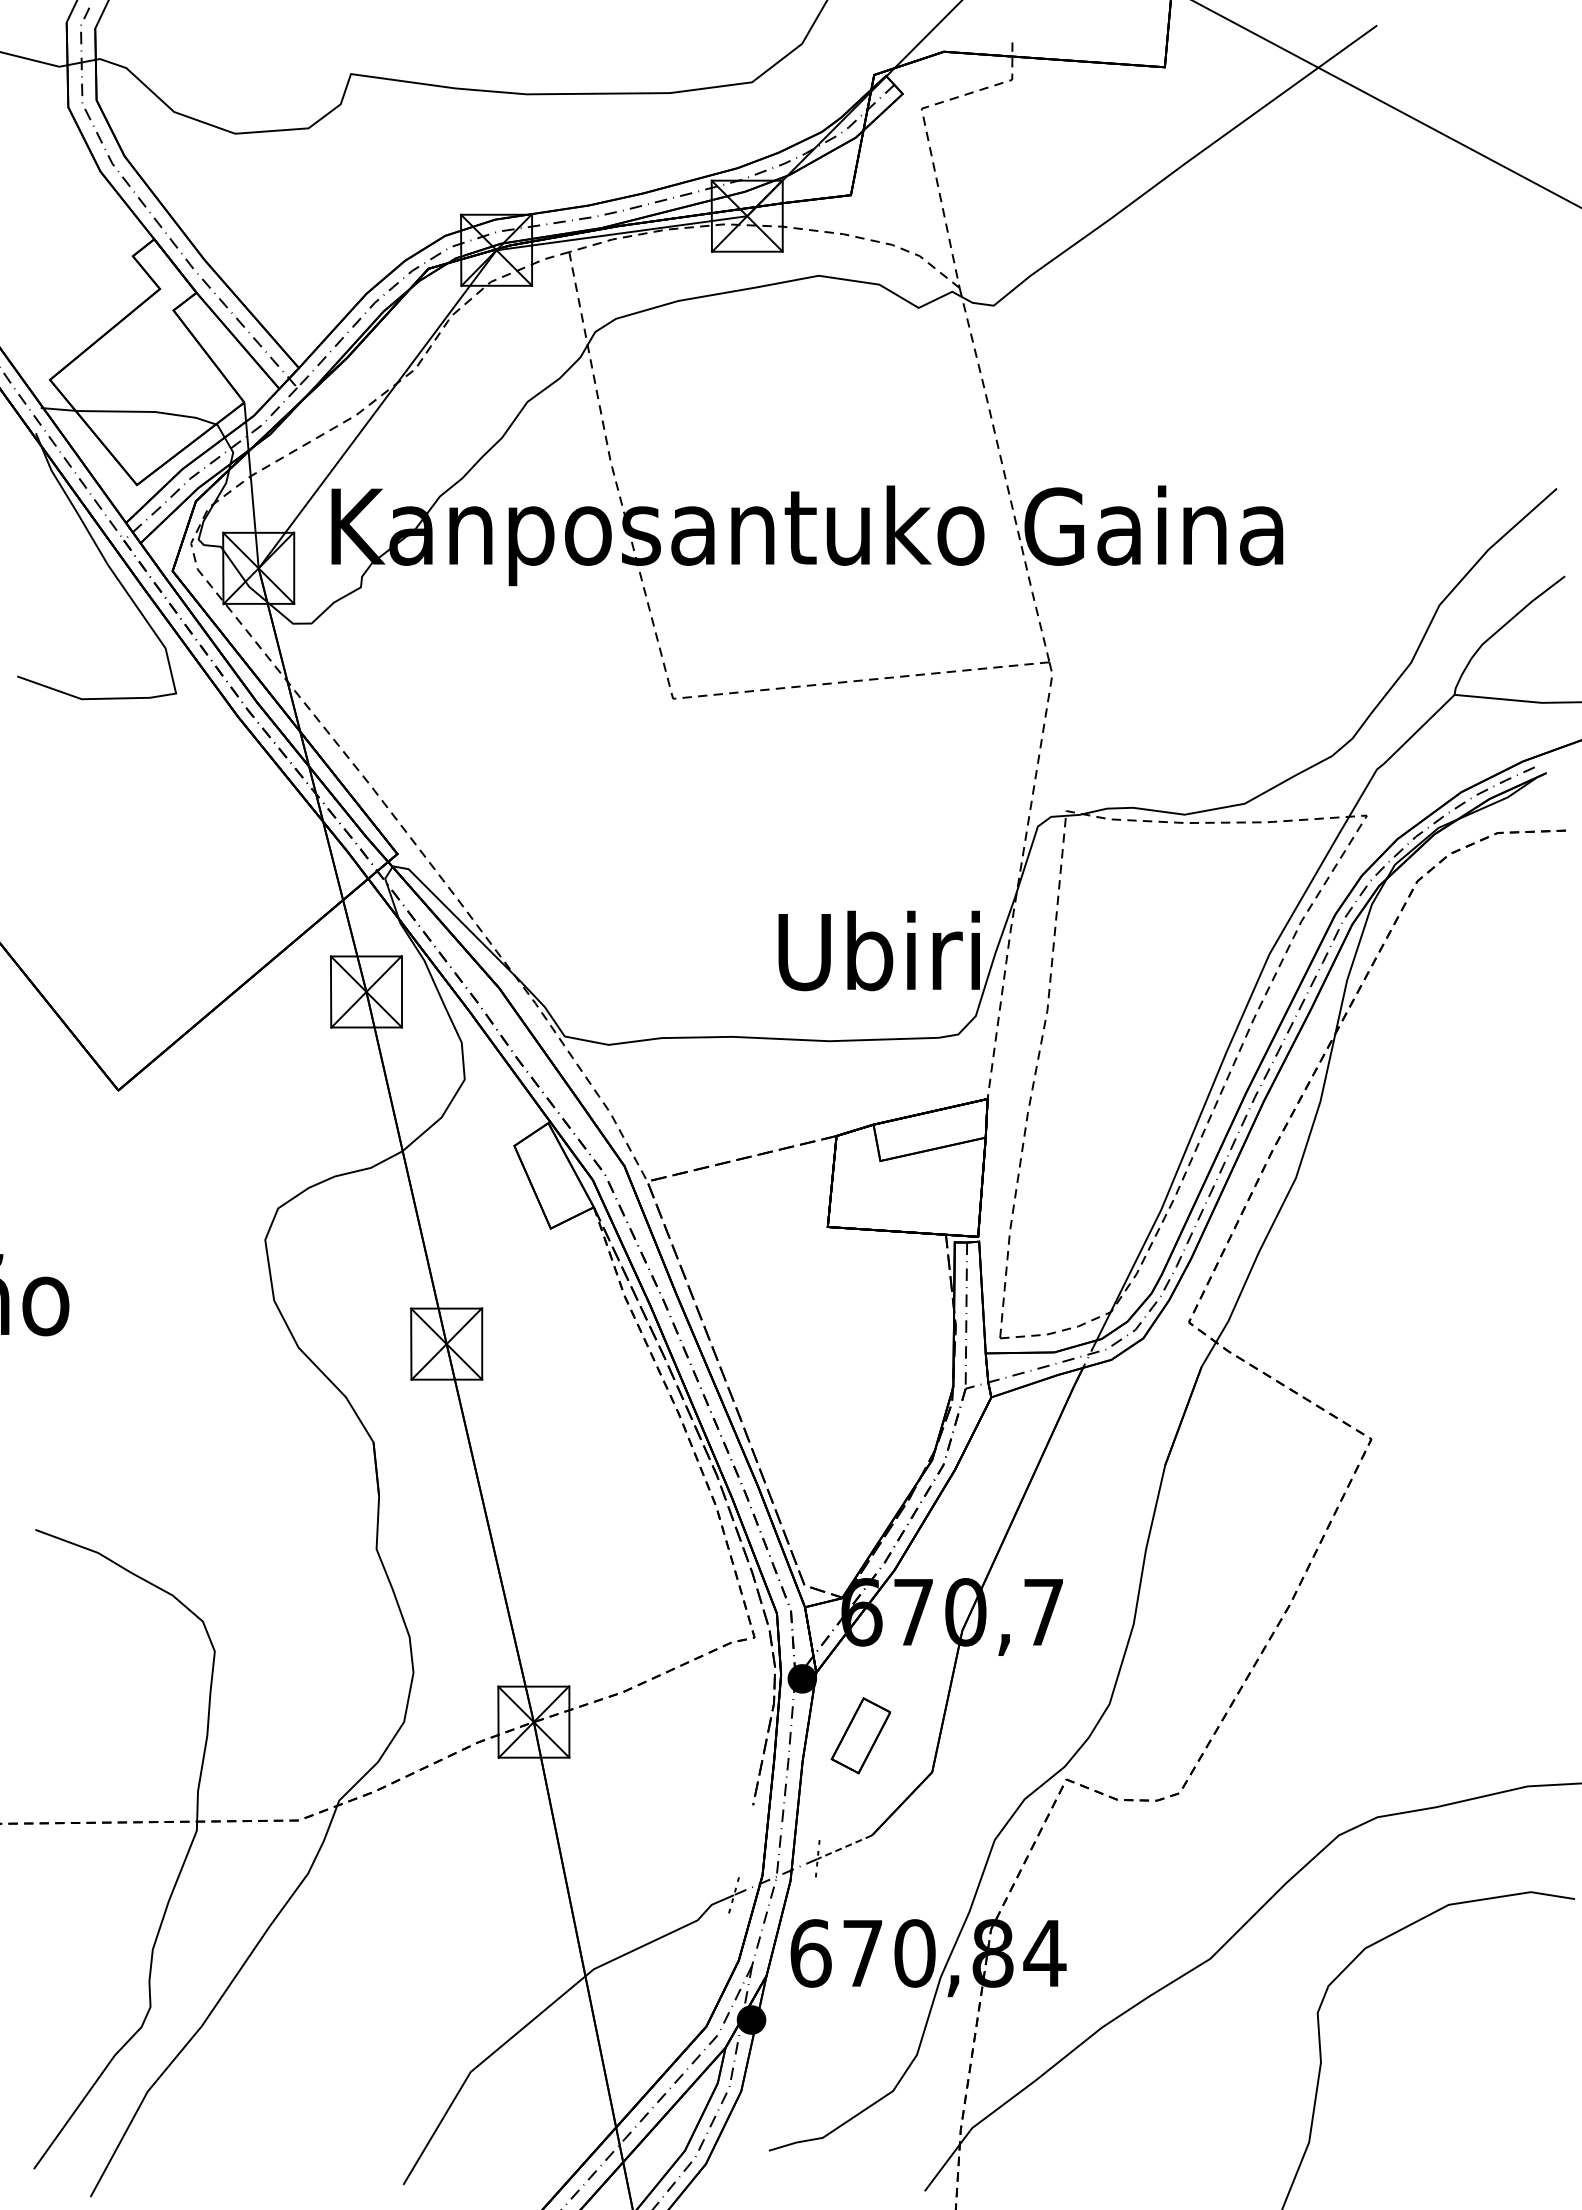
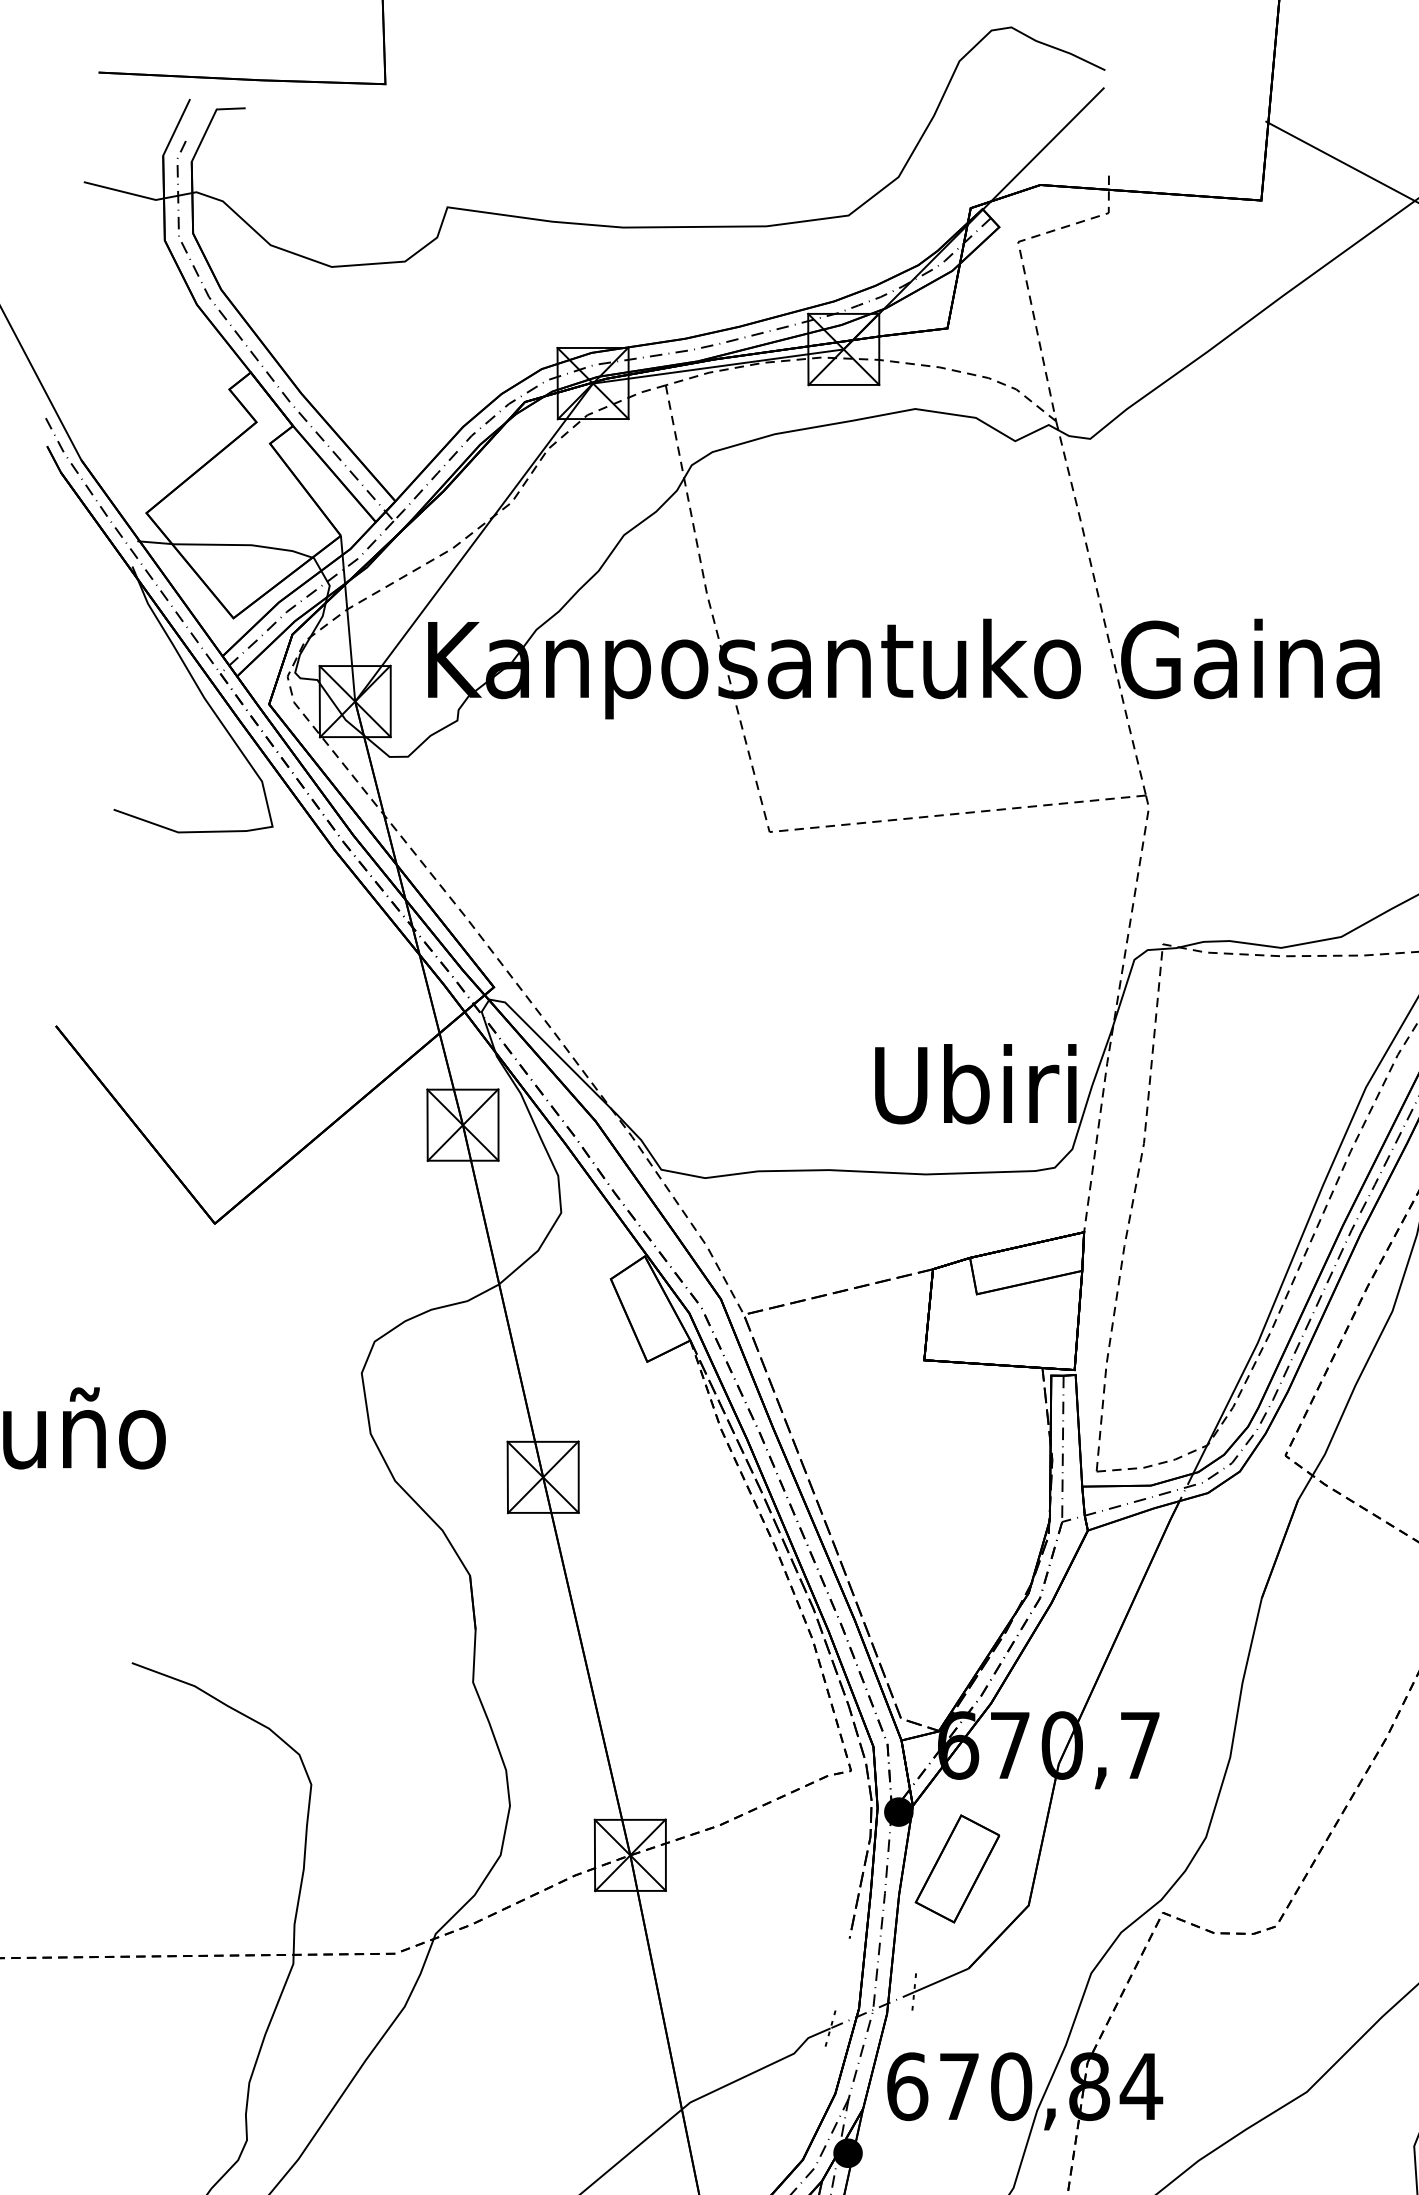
part: (860, 1735) -> (957, 1868), size x1.43
line: (844, 1847) -> (941, 1980), dashed -> solid

